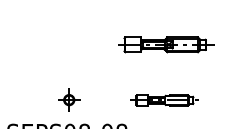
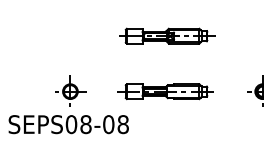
part: (69, 99) -> (70, 90), size x1.43
part: (164, 100) -> (165, 91), size x1.43

